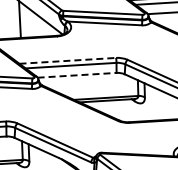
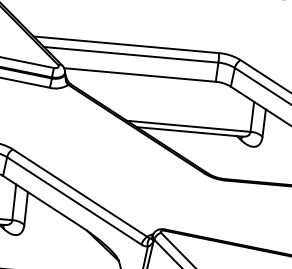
line: (68, 60) -> (127, 44), dashed -> solid
line: (77, 75) -> (140, 75), dashed -> solid

